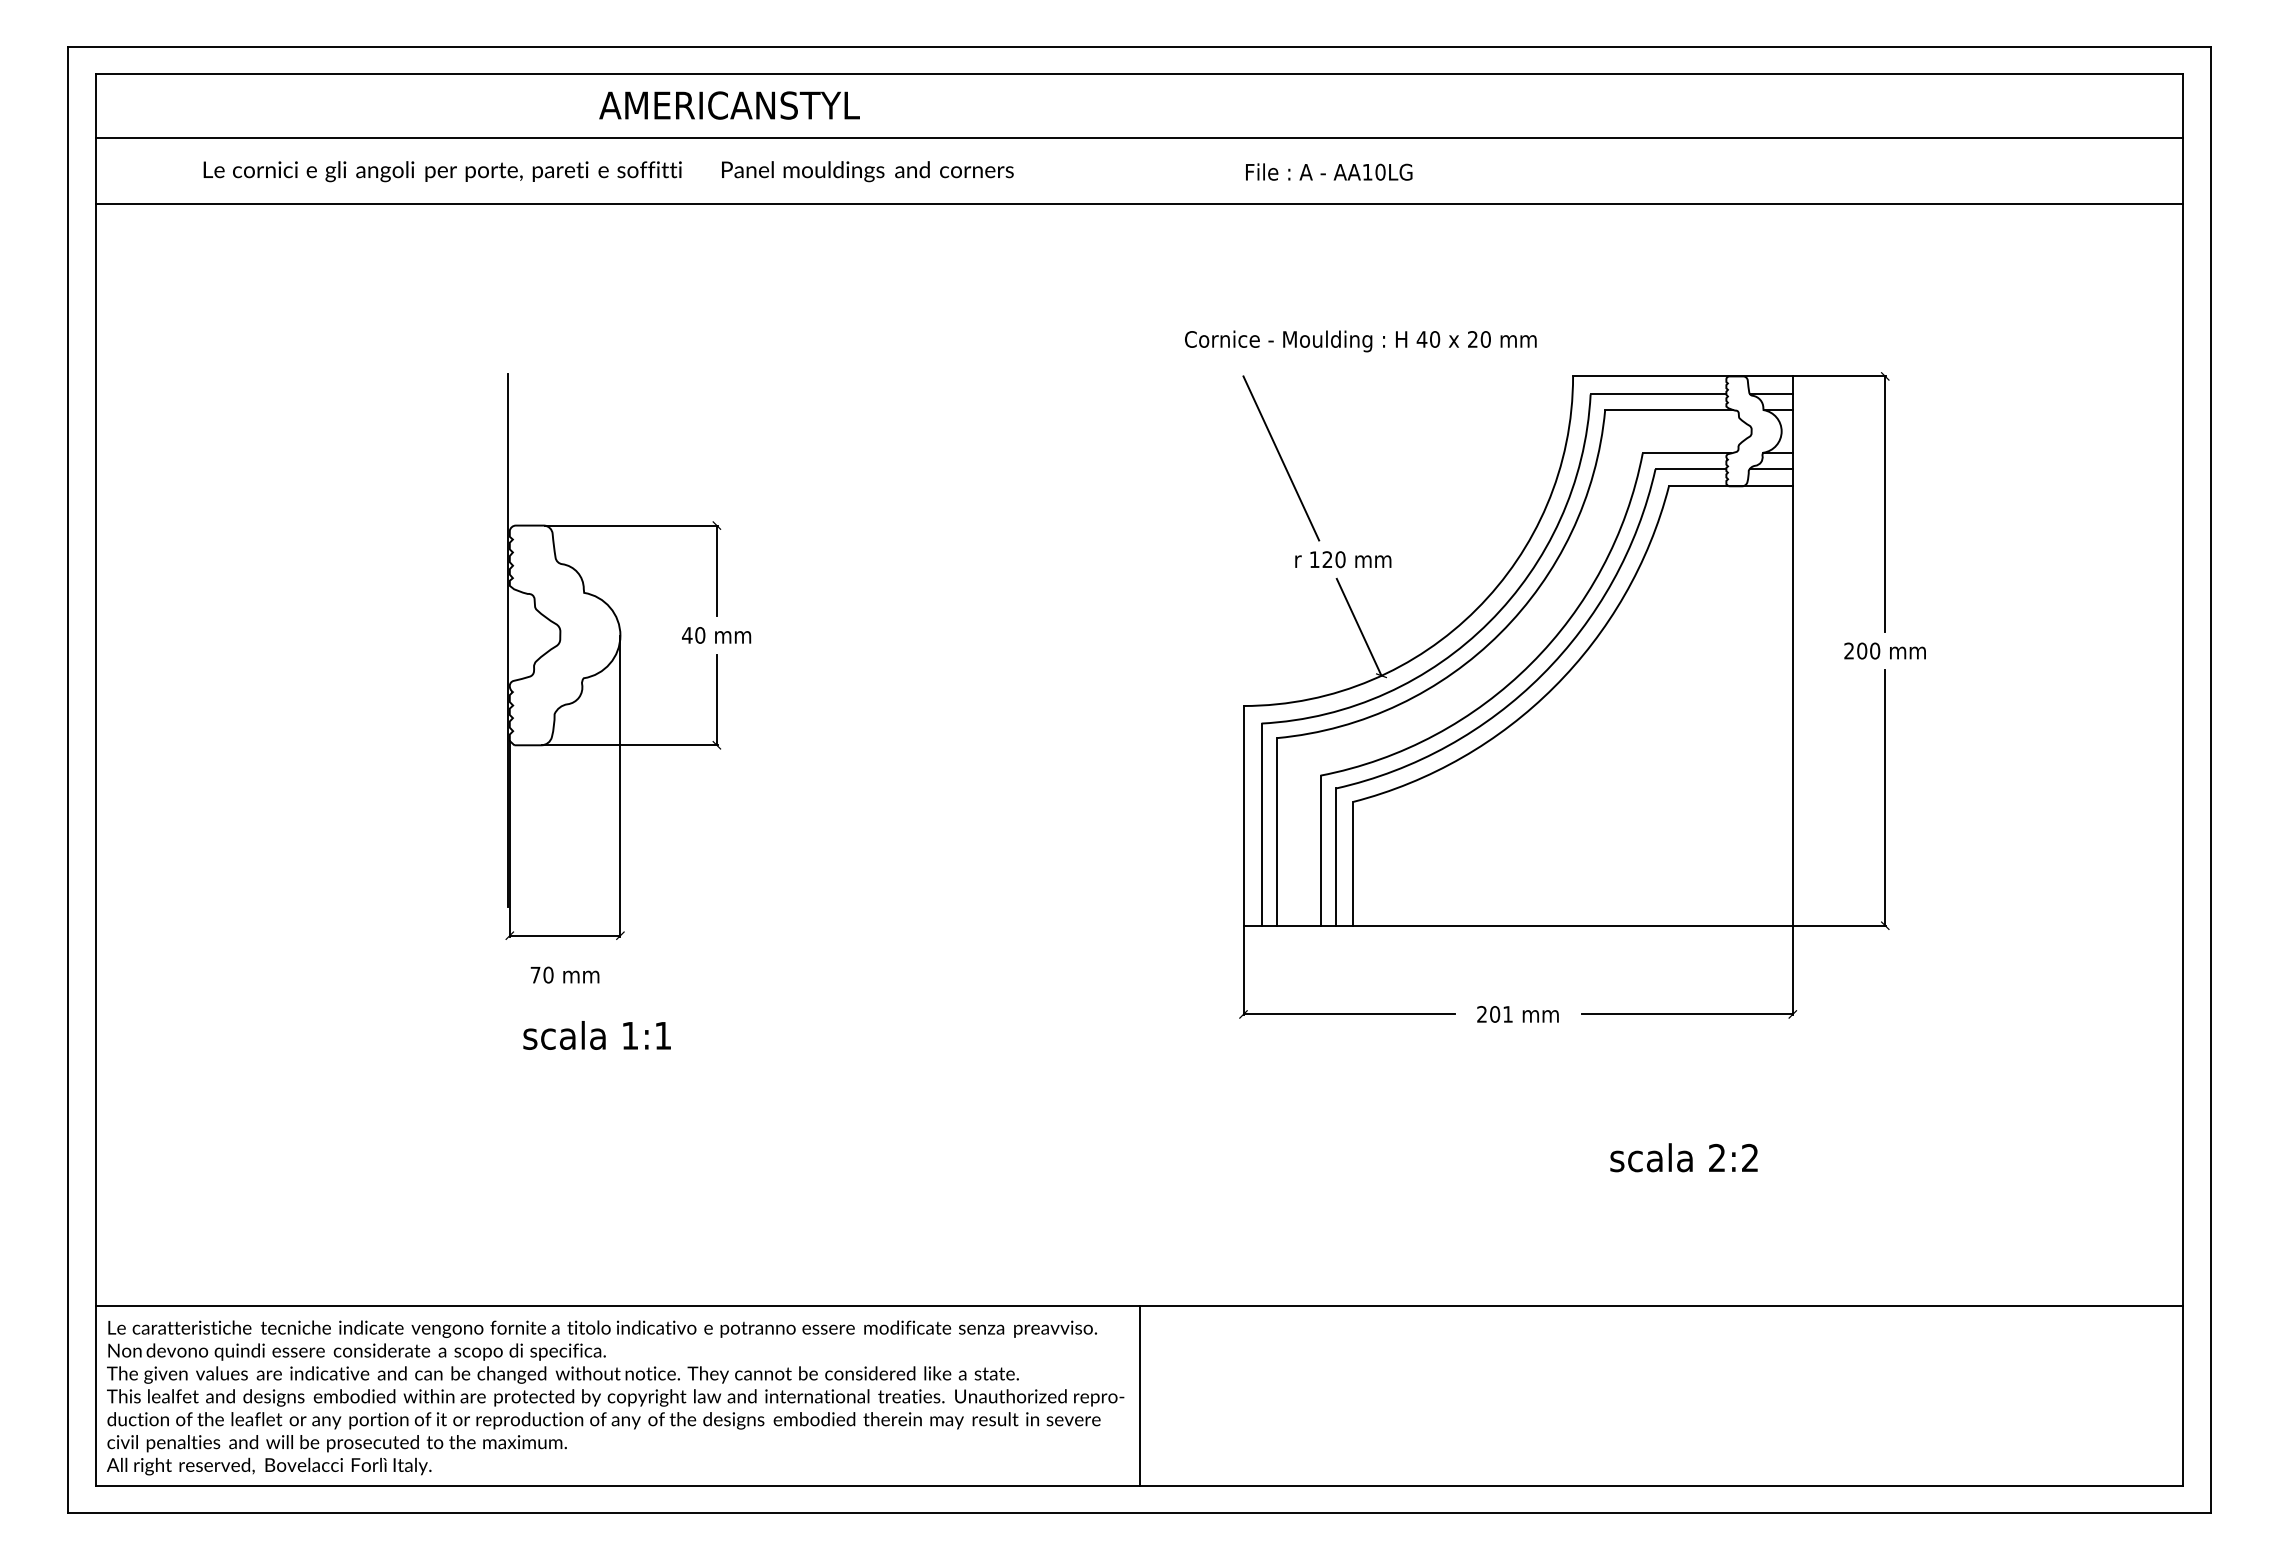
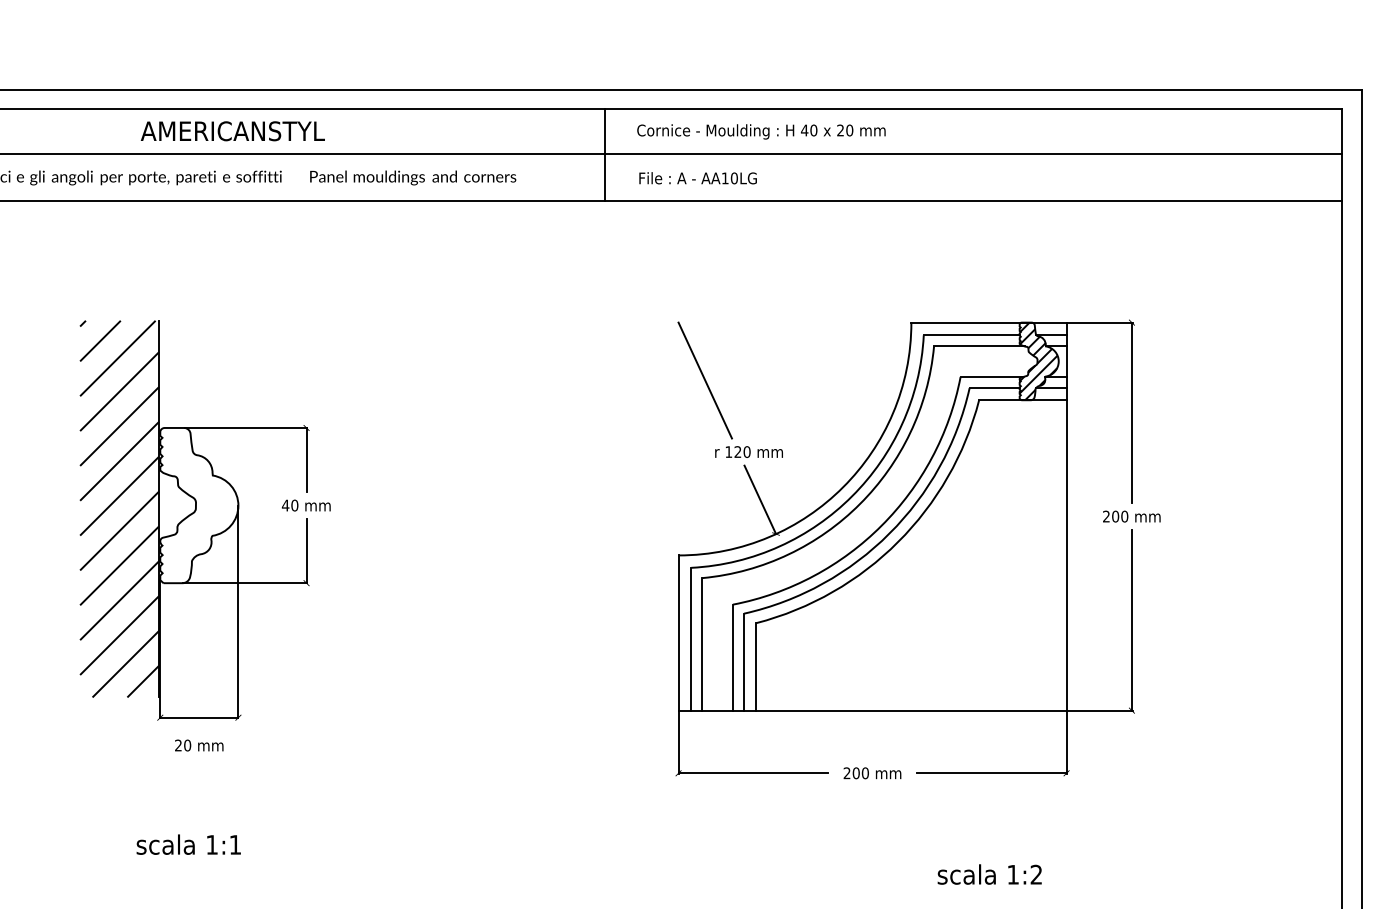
text: (729, 105) -> (232, 131), moved
line: (1139, 139) -> (605, 155), added
text: (1329, 171) -> (698, 177), moved
text: (1360, 341) -> (761, 131), moved
hatch: (1753, 431) -> (1038, 361), added
hatch: (452, 640) -> (119, 509), added
text: (535, 974) -> (178, 745), 70 -> 20
text: (1508, 1014) -> (865, 773), 201 -> 200
text: (596, 1035) -> (188, 844), moved
text: (1716, 1157) -> (1012, 874), 2:2 -> 1:2

